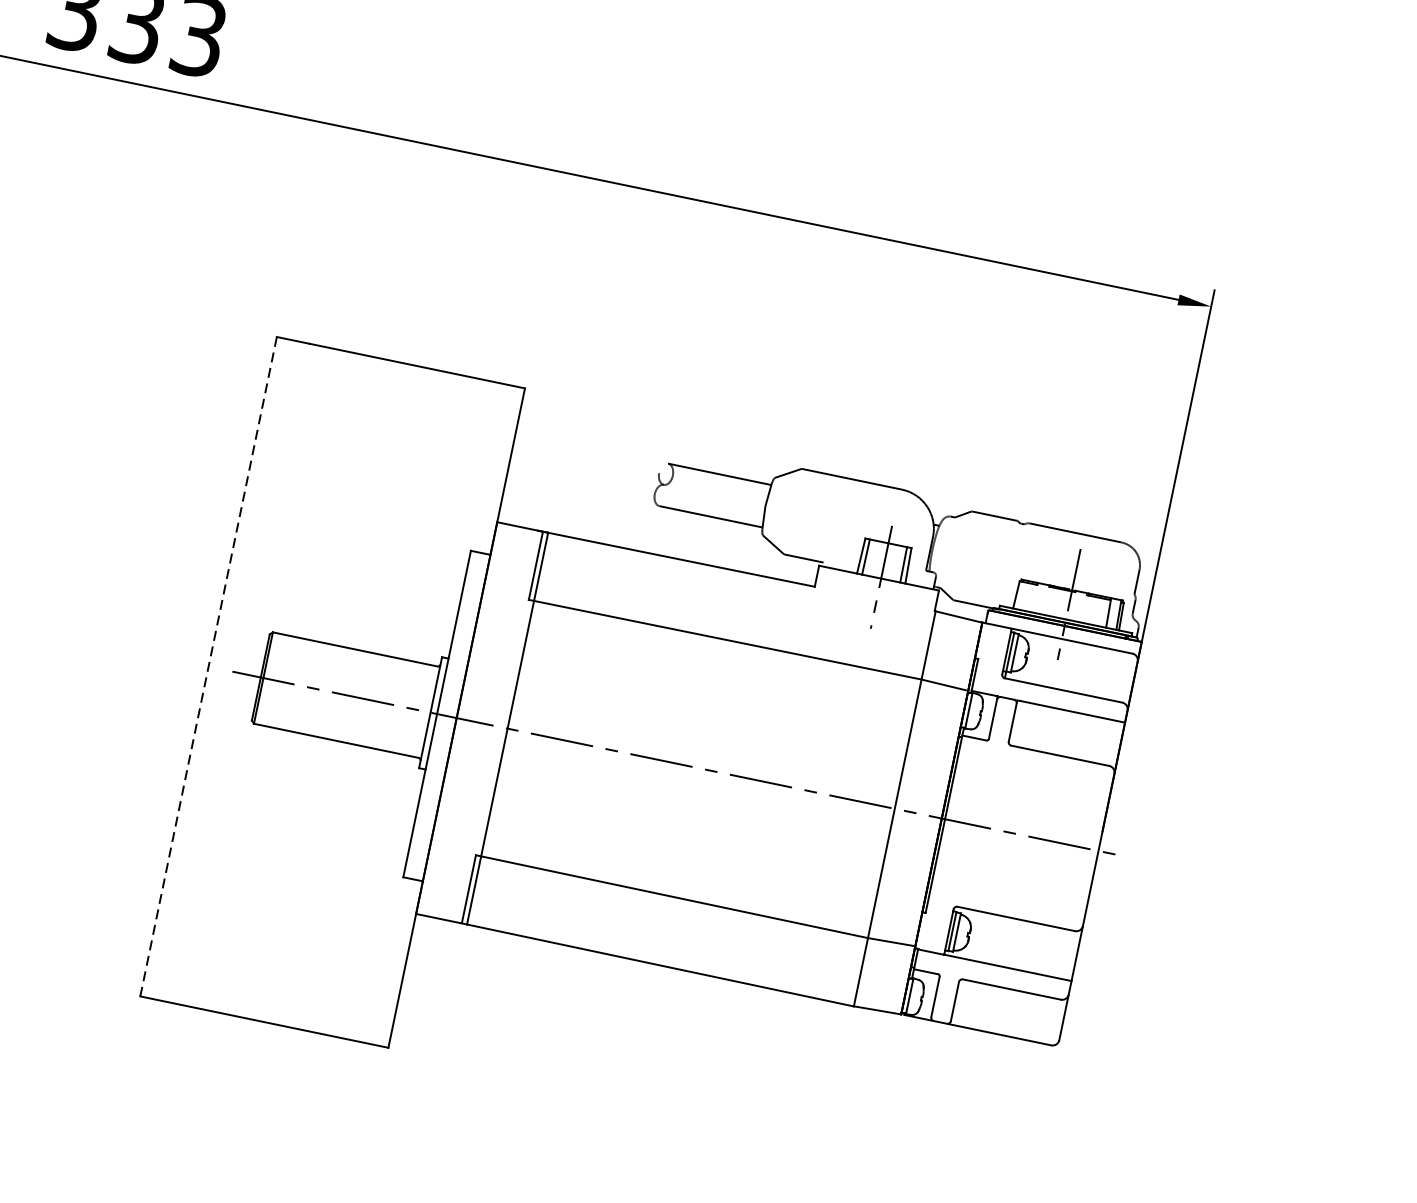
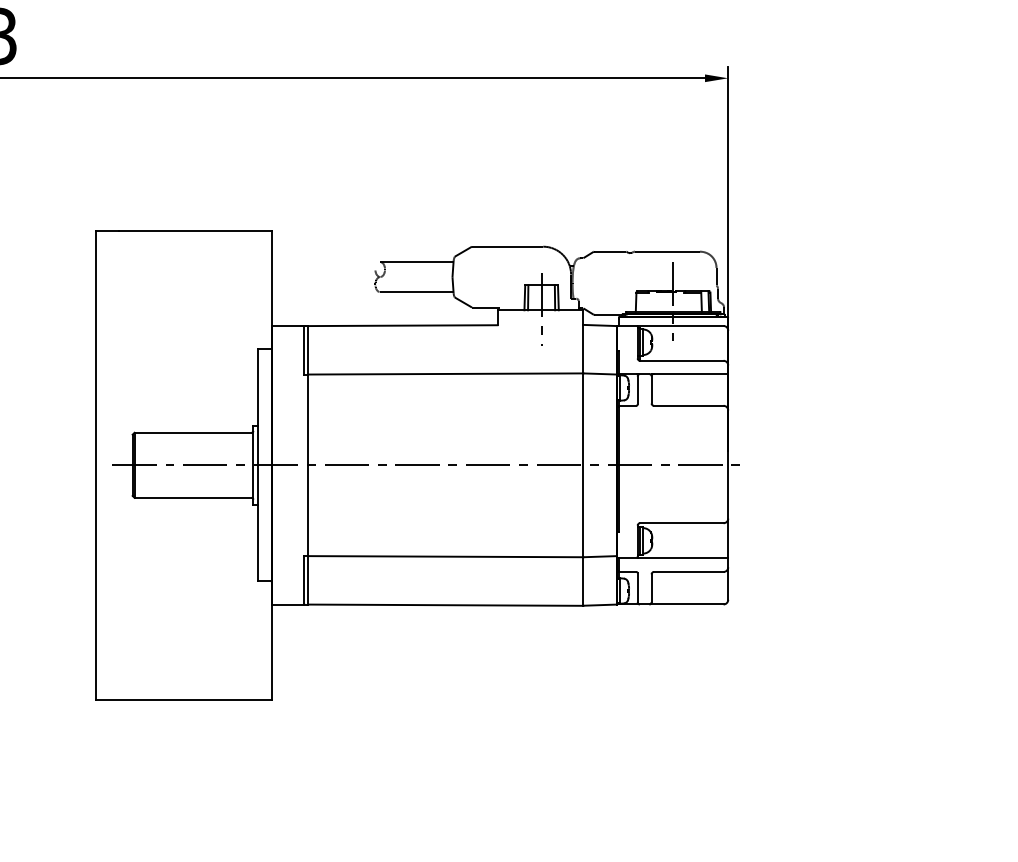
line: (208, 666) -> (95, 465), dashed -> solid

